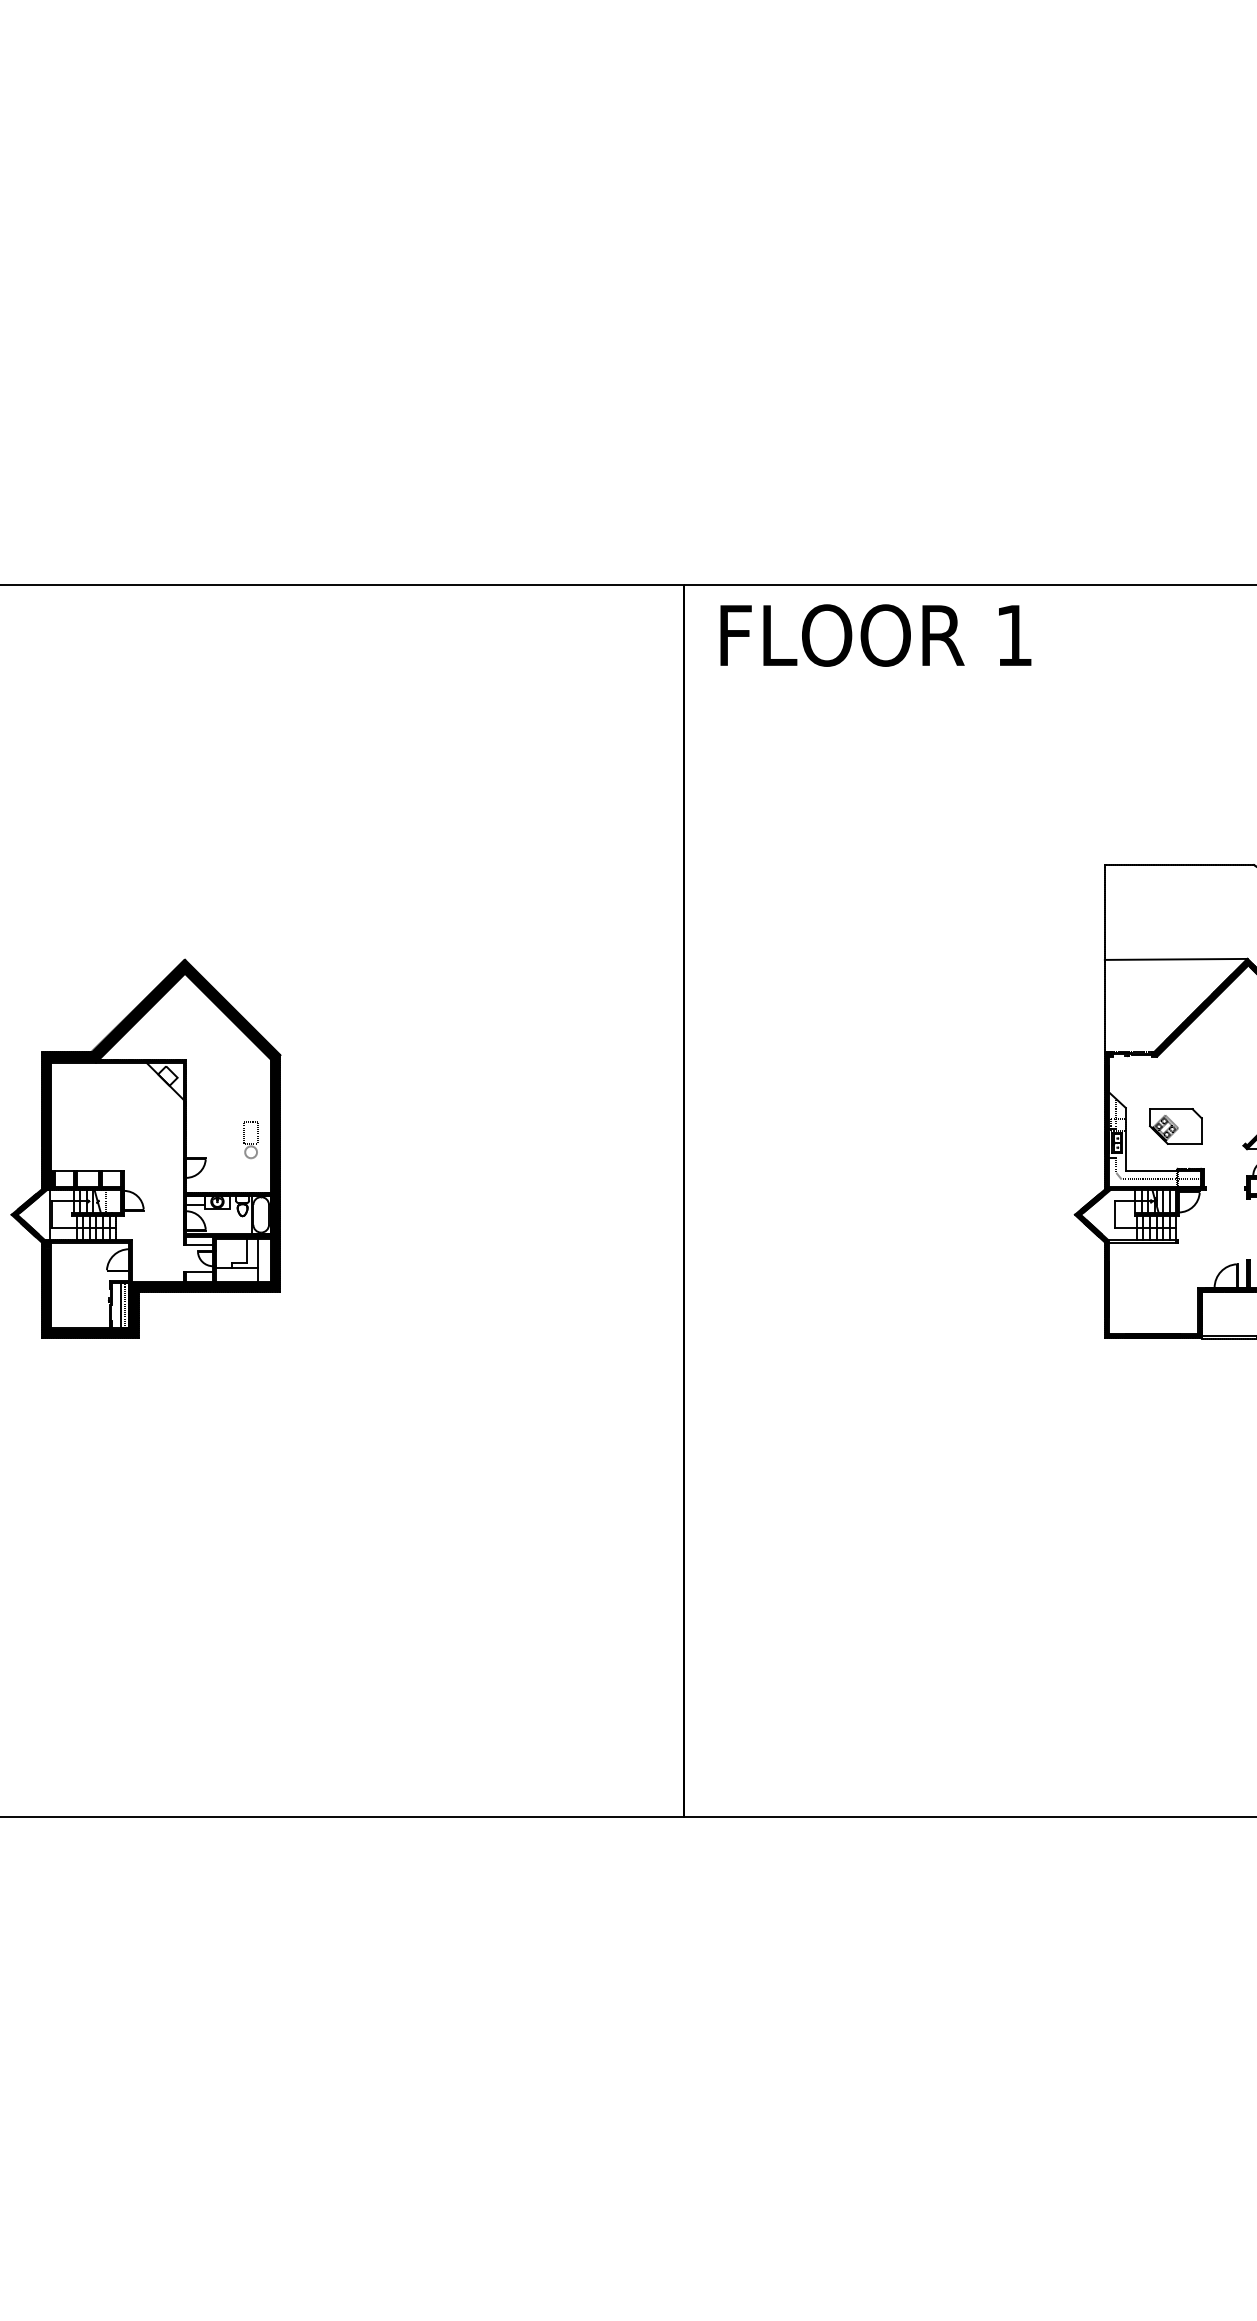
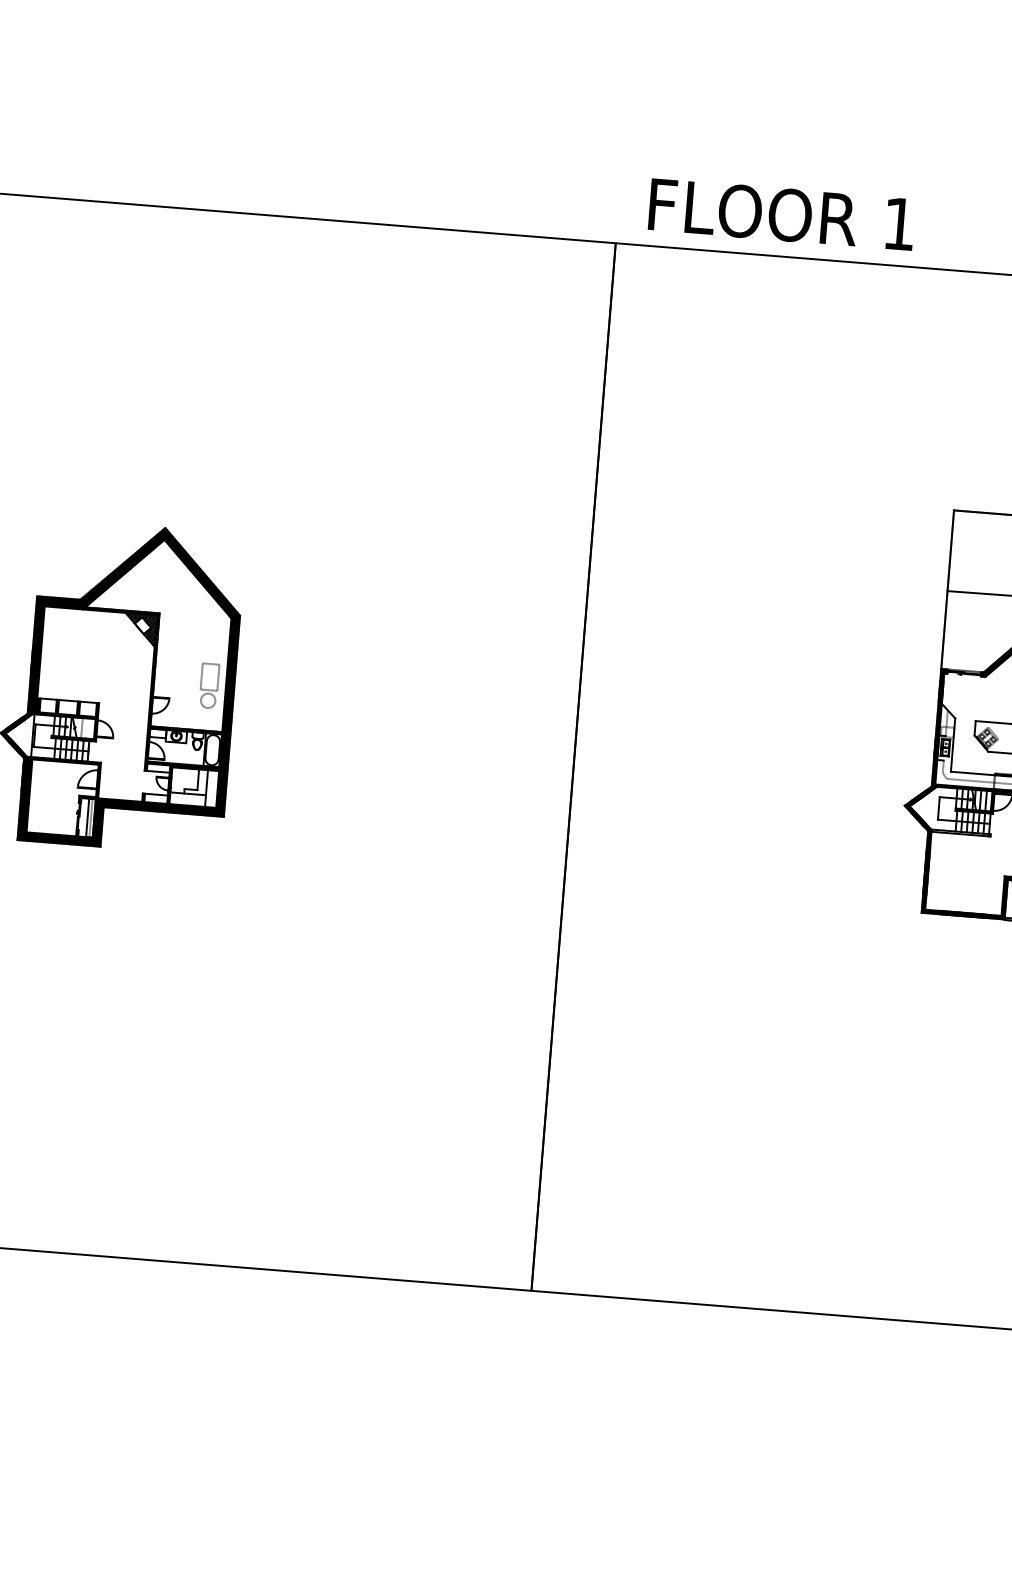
text: (875, 635) -> (781, 214), moved
hatch: (165, 1080) -> (140, 629), added
part: (250, 1139) -> (208, 685), size x1.43

